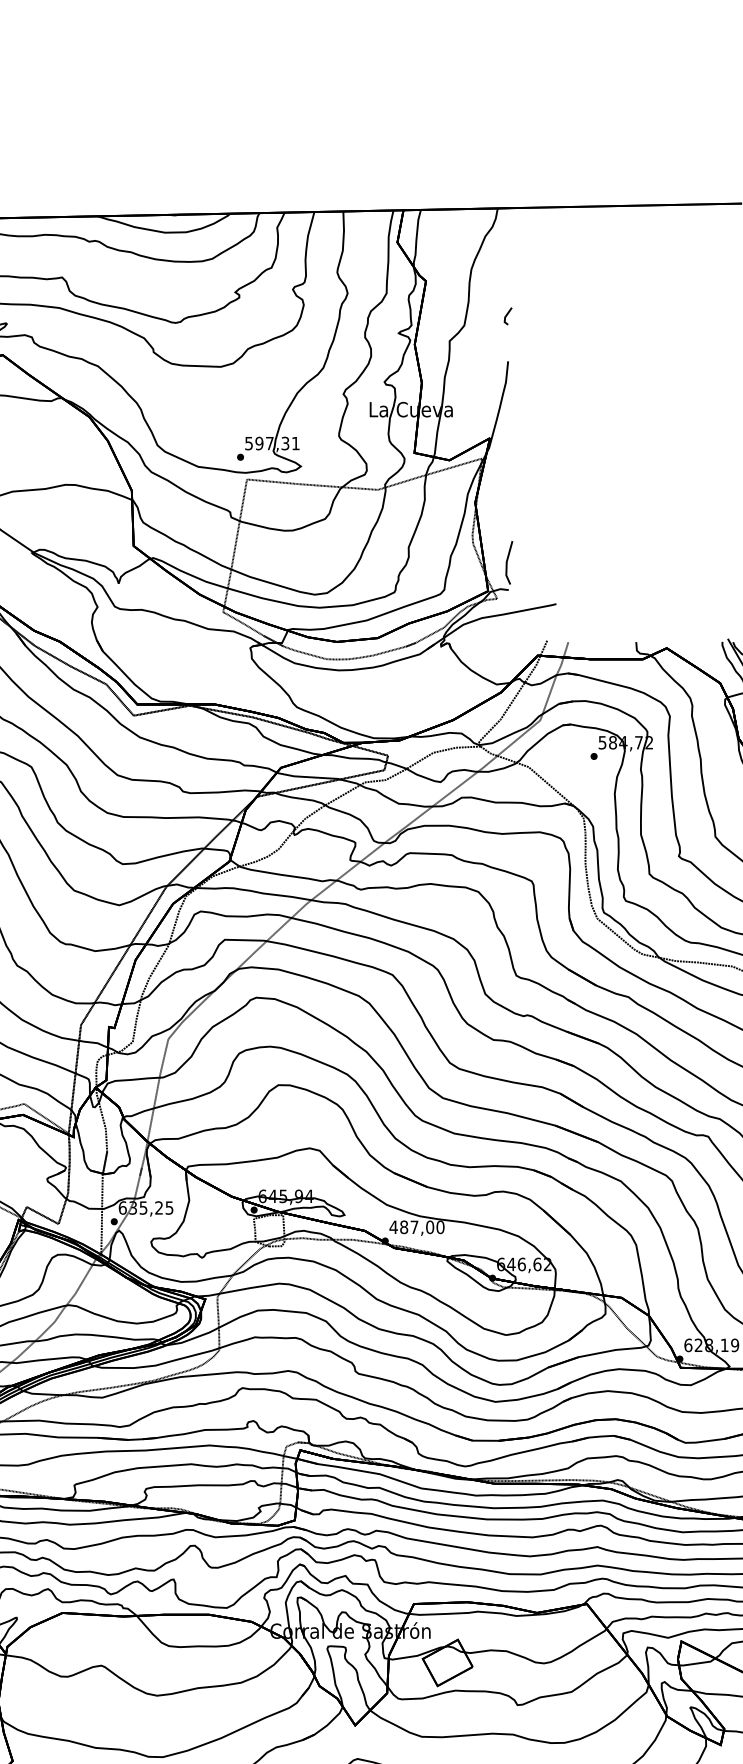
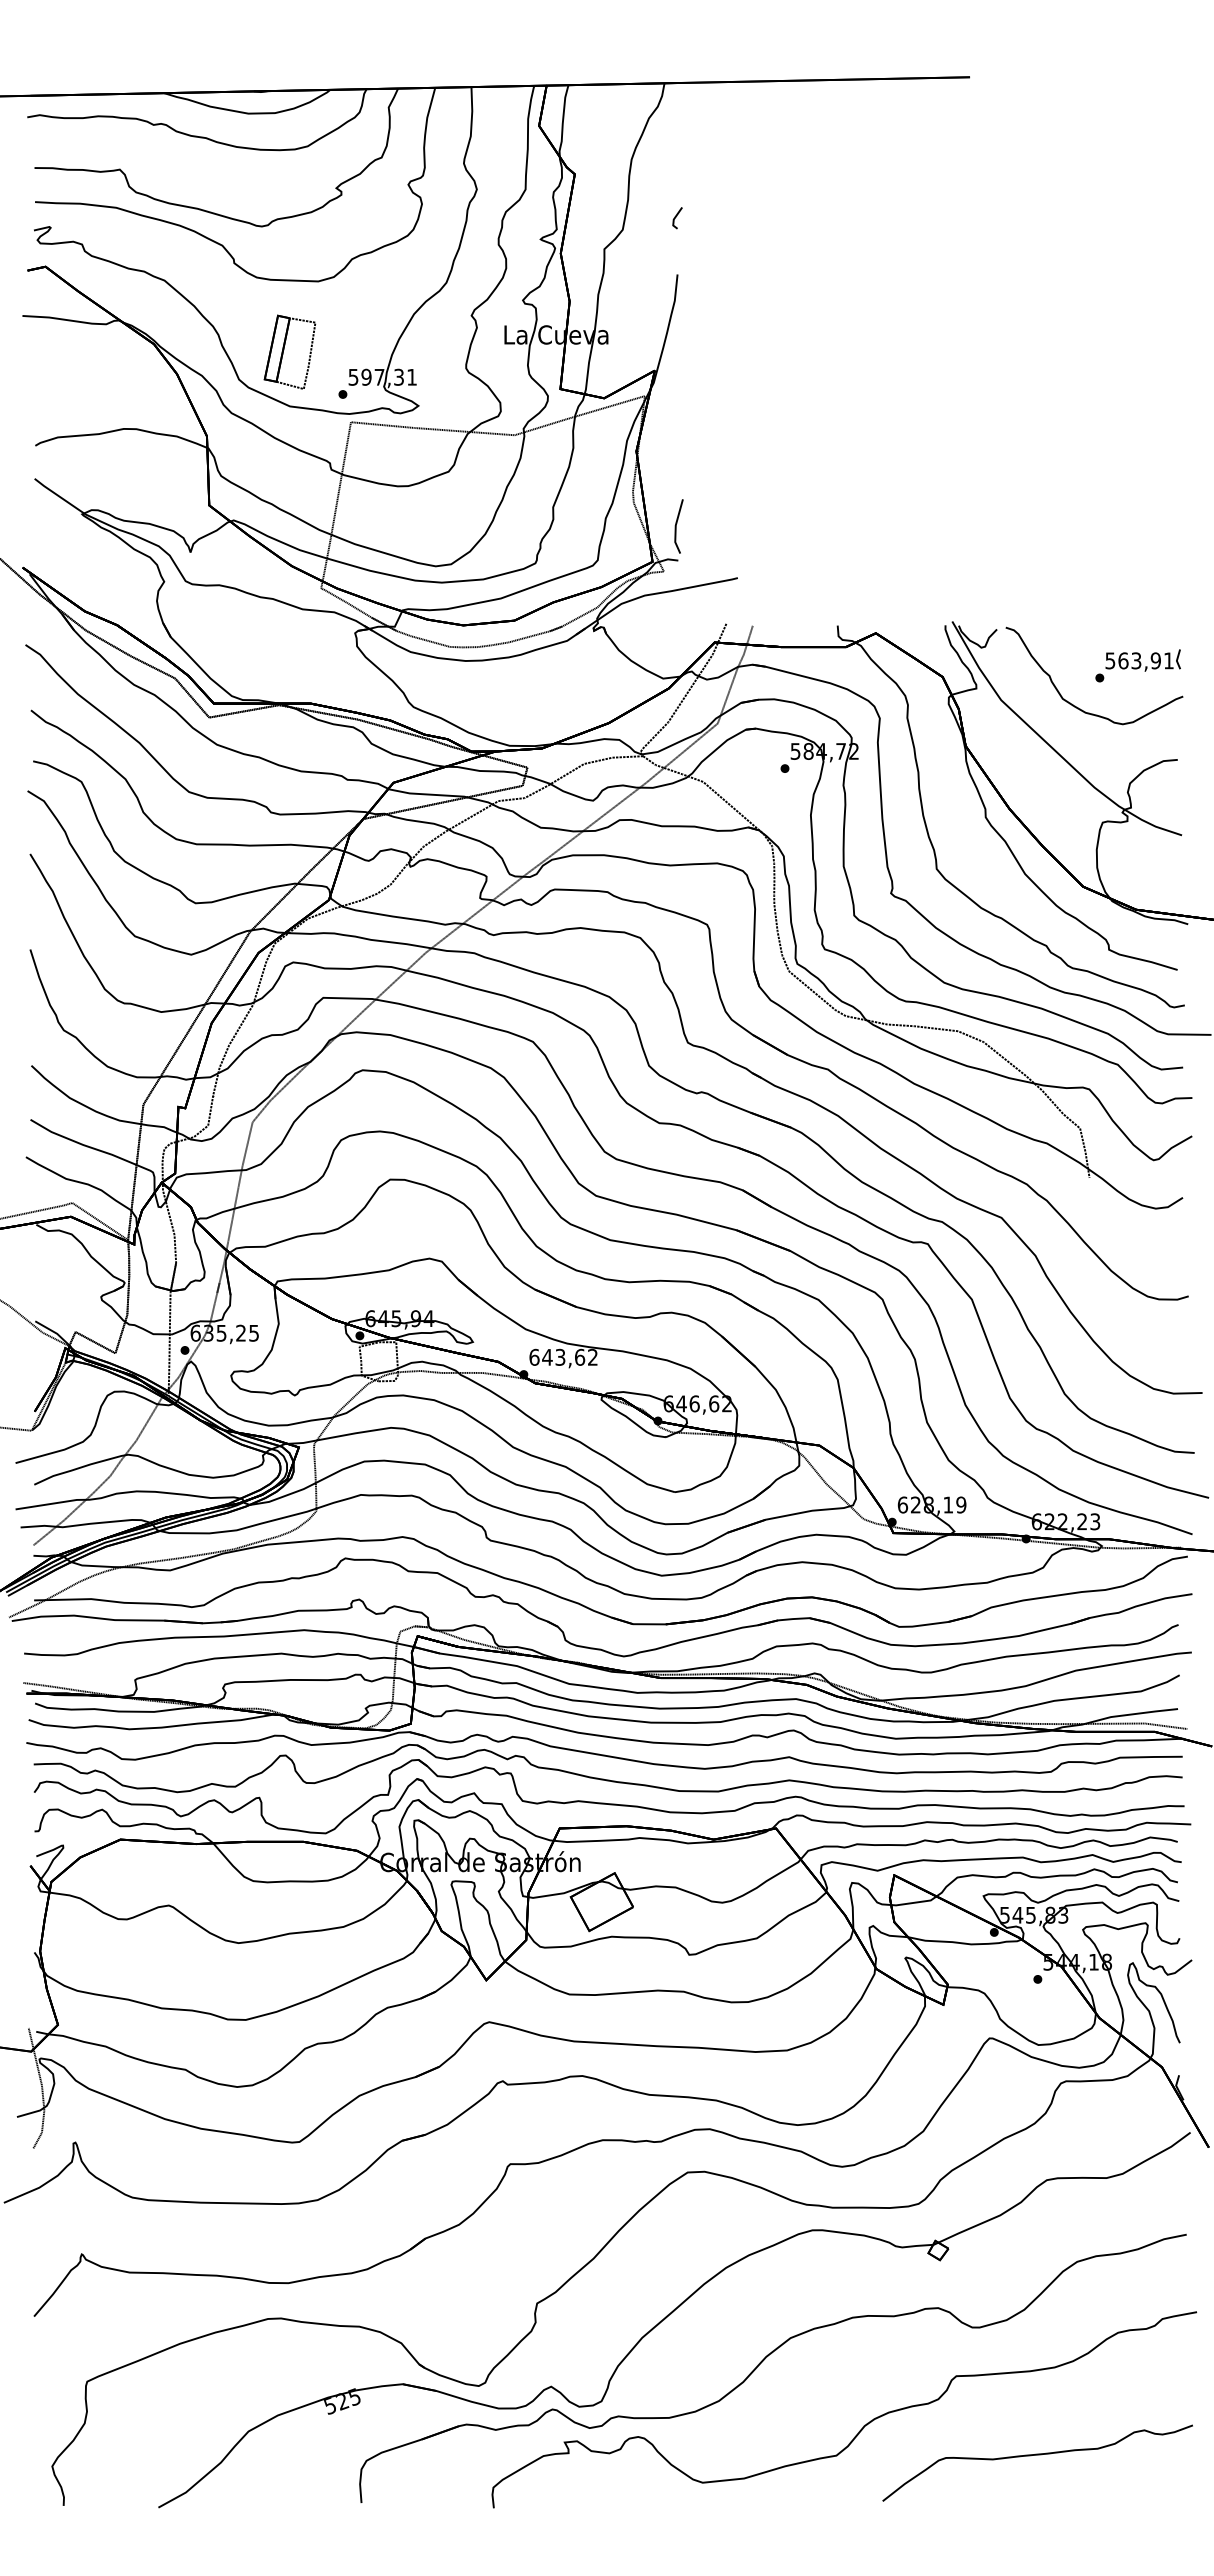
part: (197, 422) -> (289, 351), added
text: (416, 1226) -> (563, 1356), 487,00 -> 643,62

